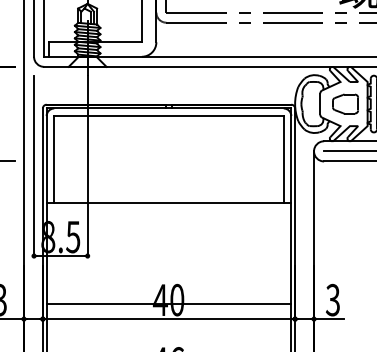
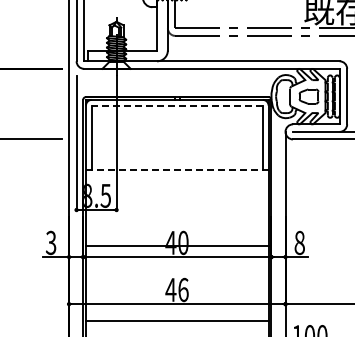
line: (169, 115) -> (177, 105), solid -> dashed
line: (167, 203) -> (176, 170), solid -> dashed
text: (332, 299) -> (299, 242), 3 -> 8

